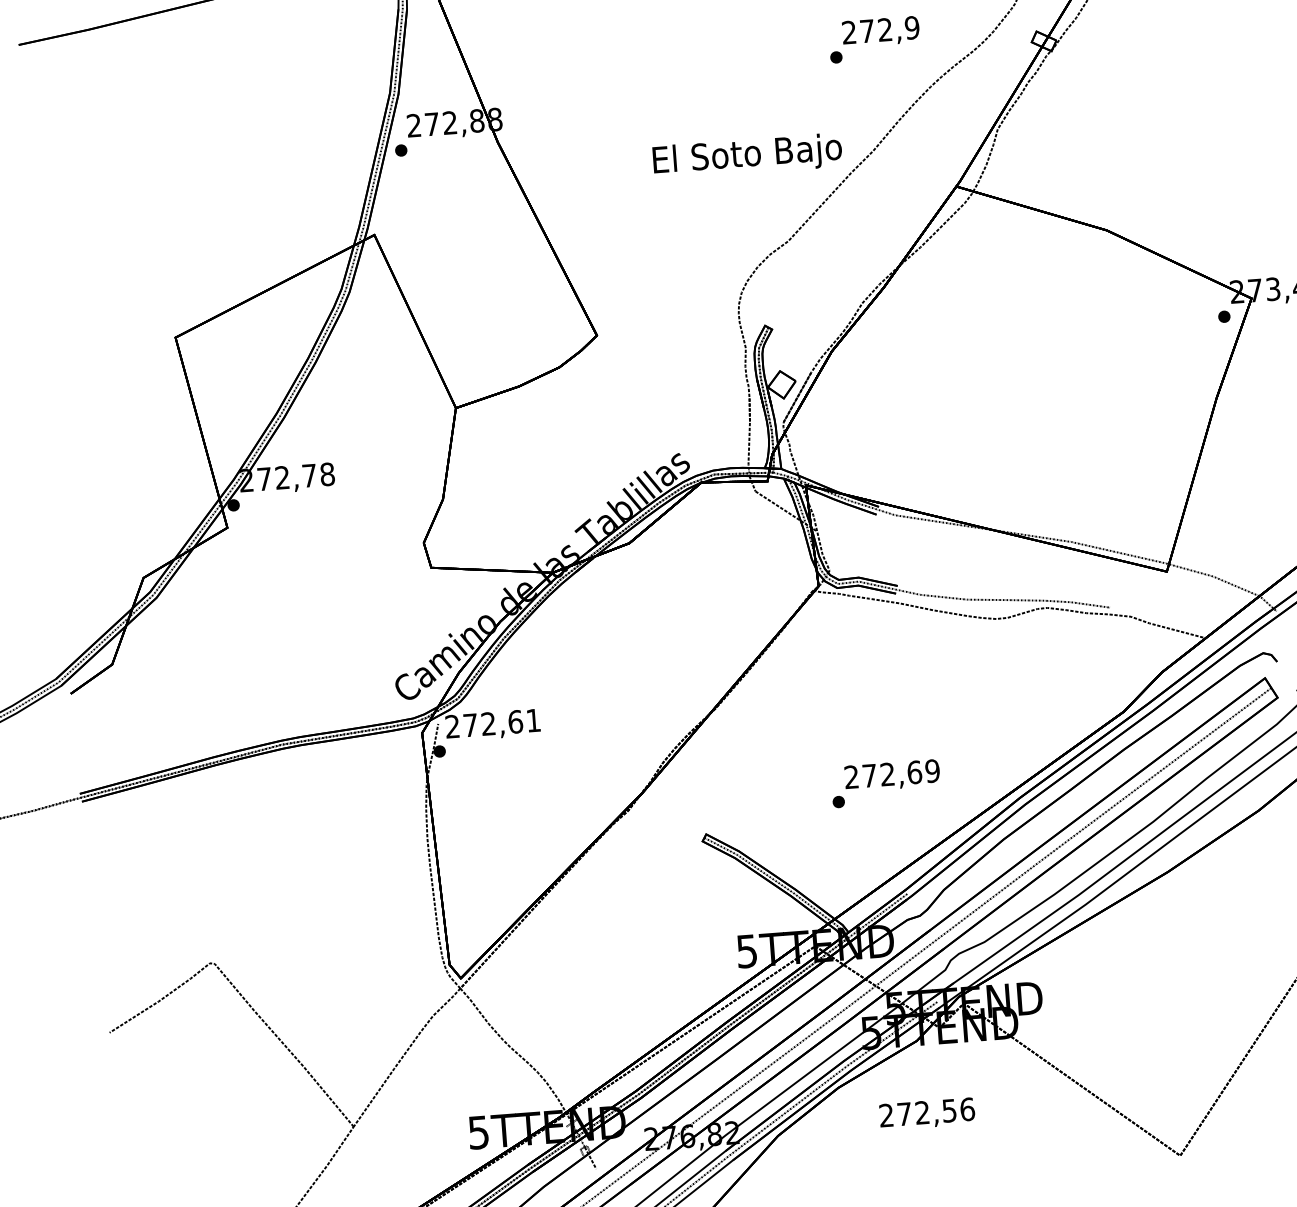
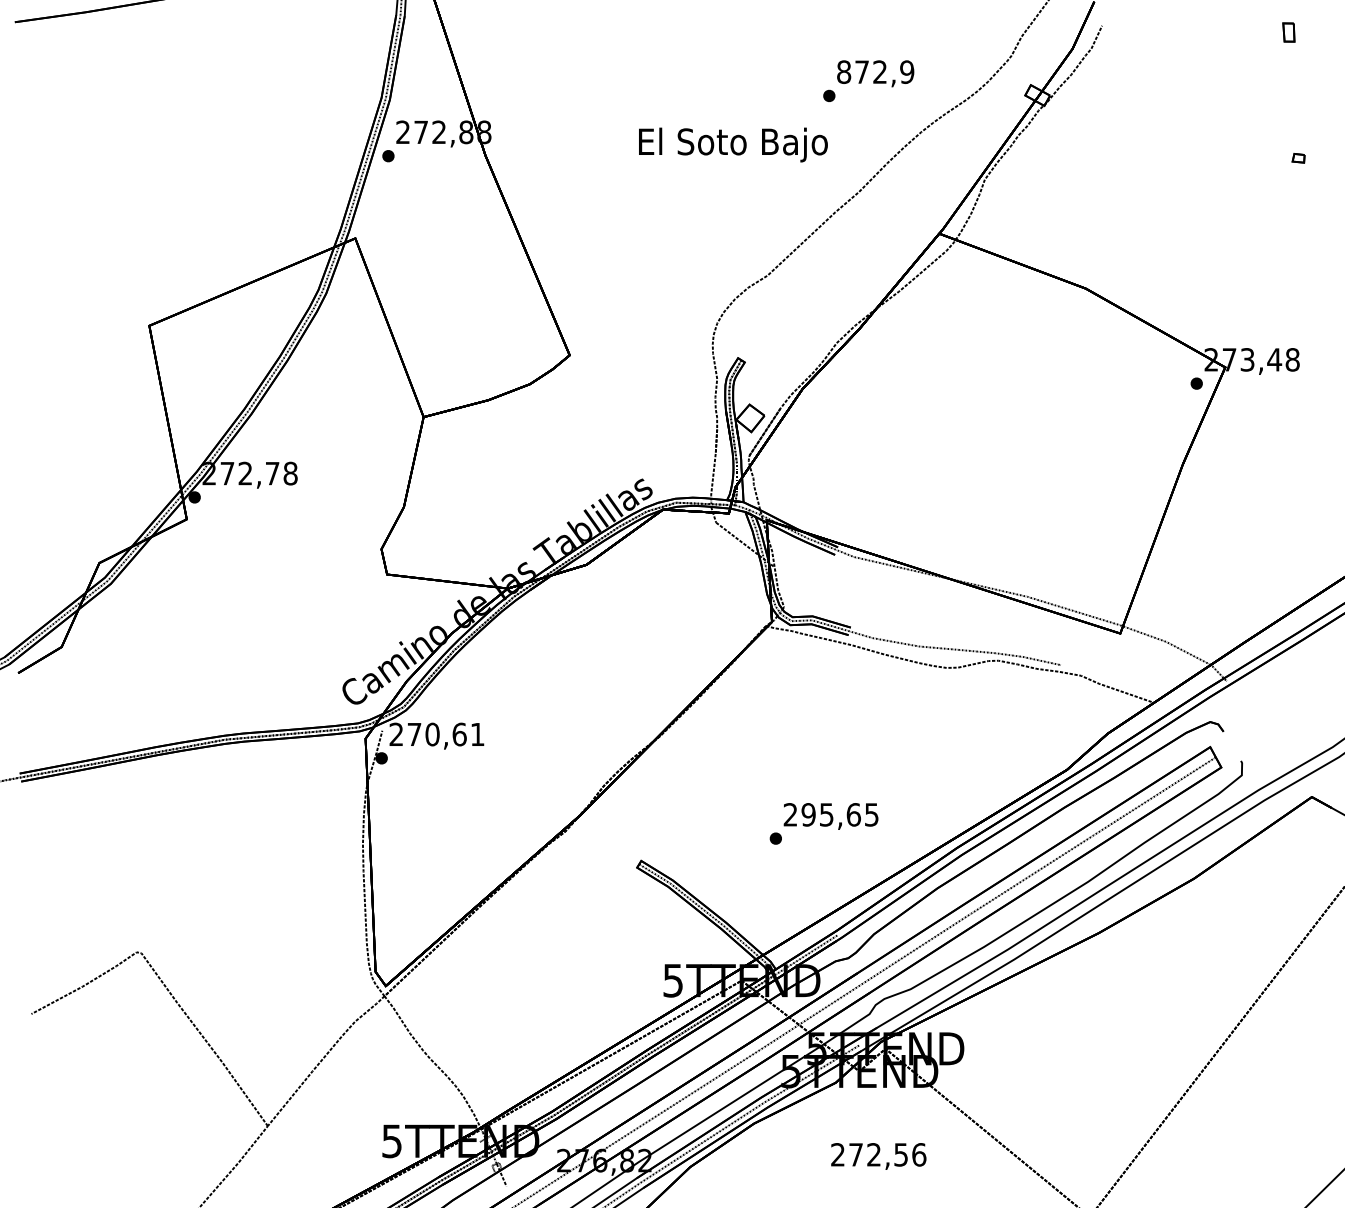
text: (849, 31) -> (844, 71), 272,9 -> 872,9
text: (747, 155) -> (733, 144), moved
text: (488, 723) -> (432, 734), 272,61 -> 270,61
text: (900, 773) -> (839, 814), 272,69 -> 295,65
text: (927, 1114) -> (878, 1156), moved

